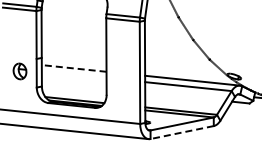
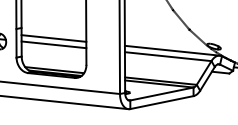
line: (74, 68) -> (54, 38), dashed -> solid
line: (73, 74) -> (53, 44), added
line: (181, 132) -> (161, 102), dashed -> solid

